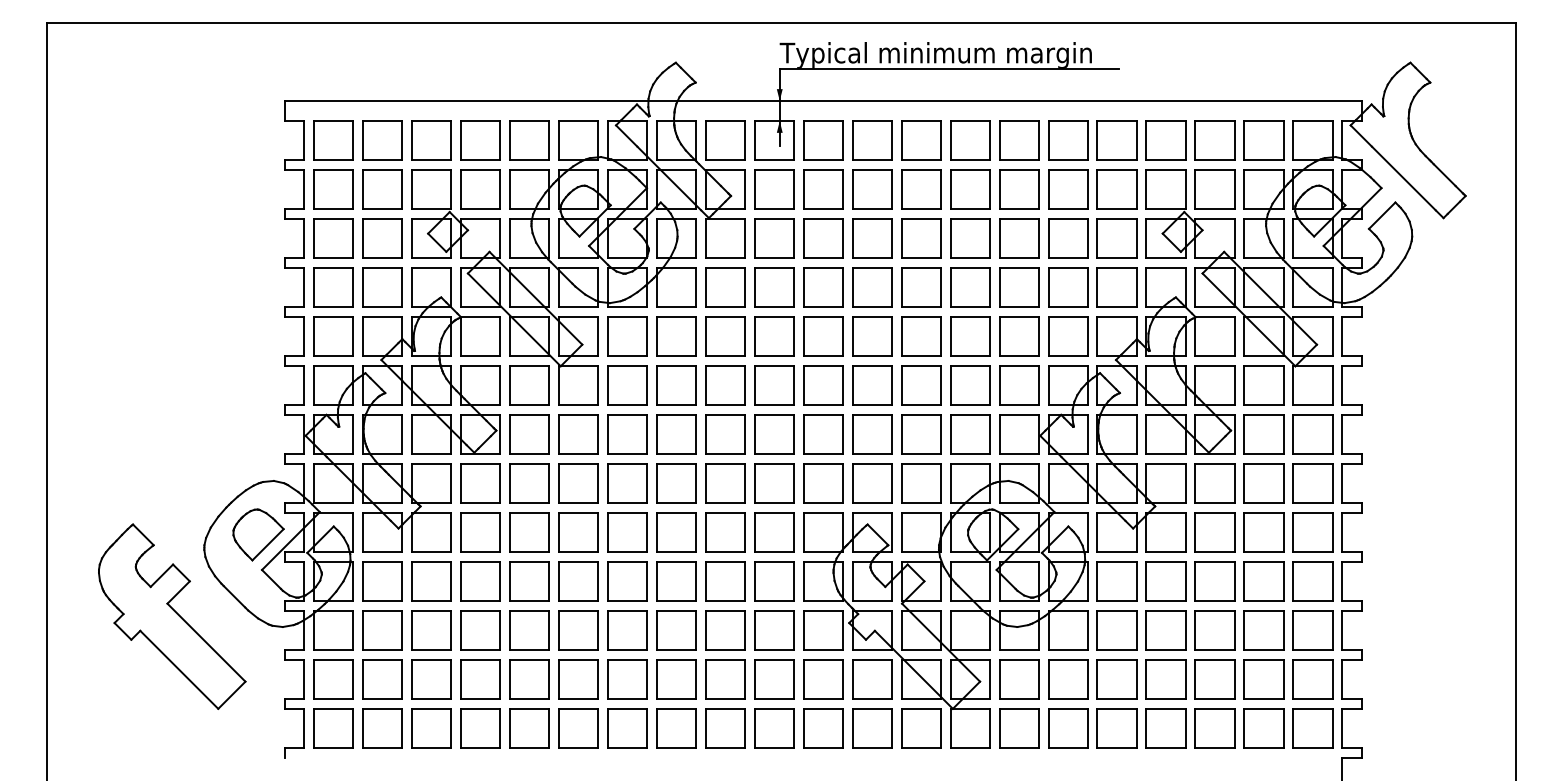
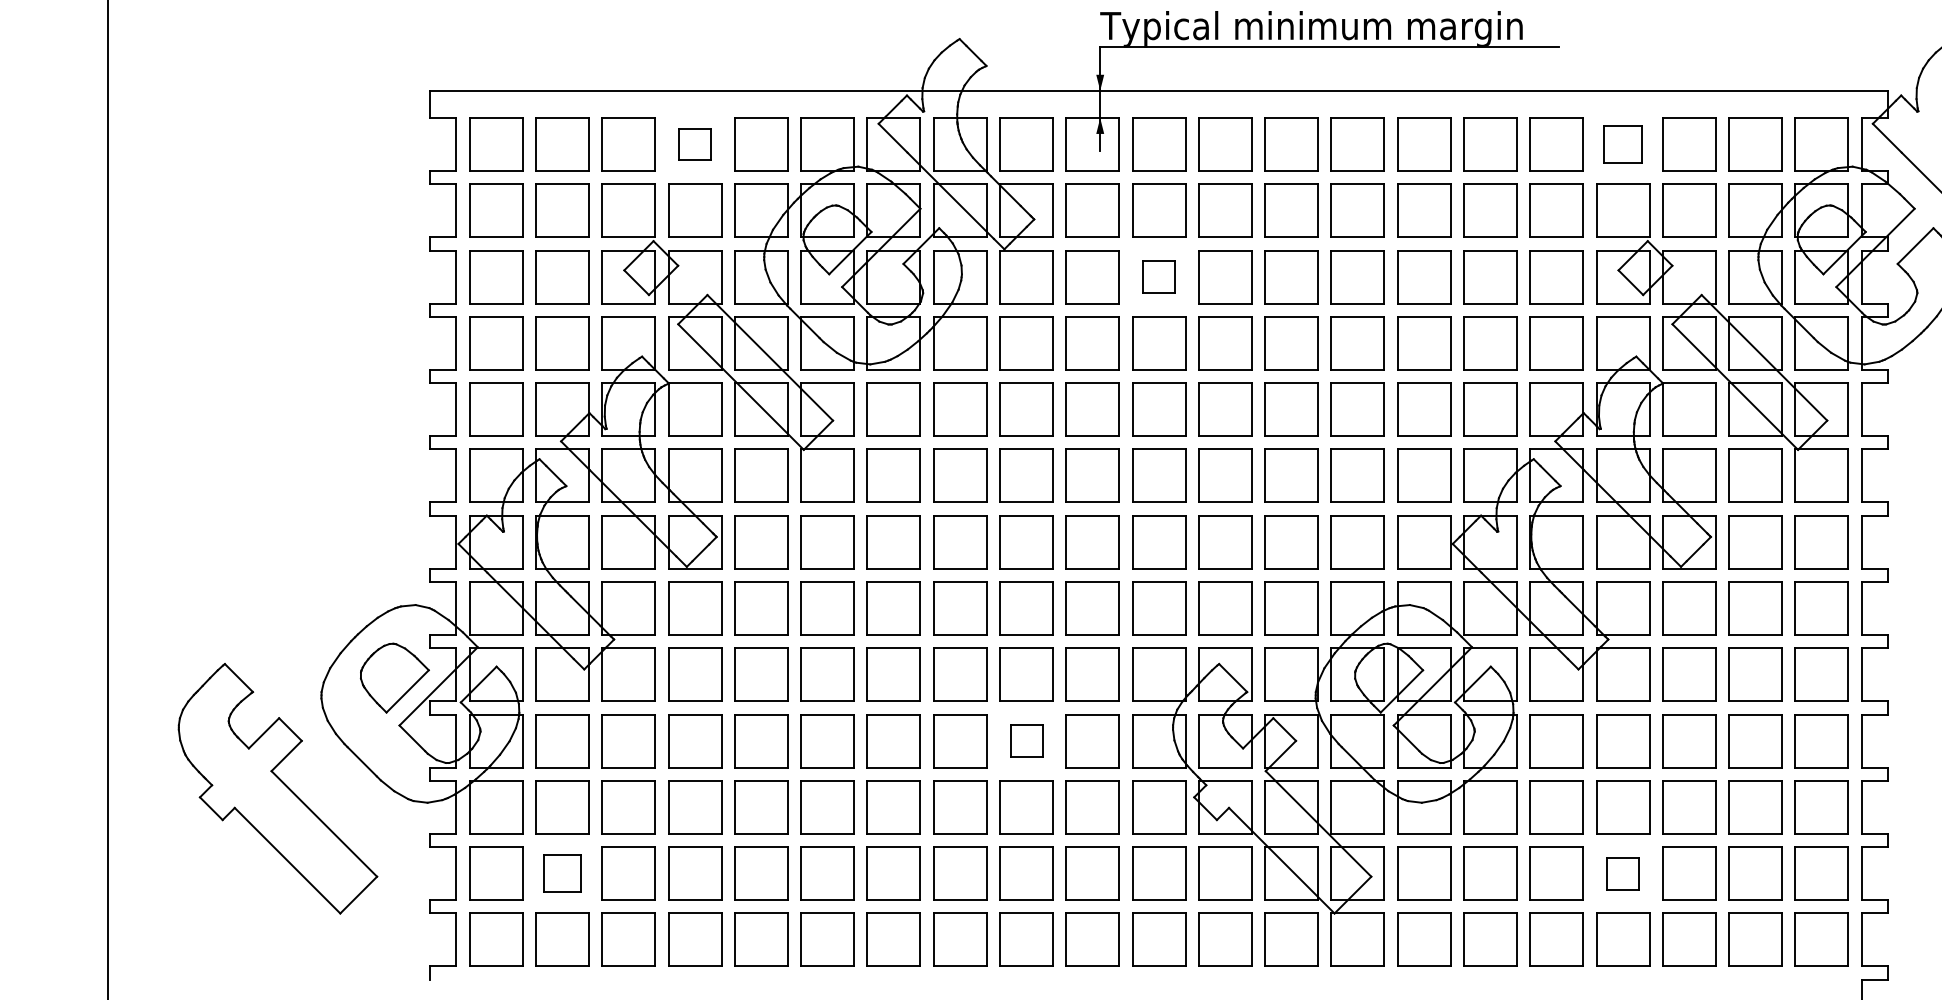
part: (480, 140) -> (695, 144), size x0.6
part: (1165, 140) -> (1622, 144), size x0.7
part: (823, 238) -> (1159, 276), size x0.6
part: (725, 581) -> (1026, 741), size x0.6
part: (382, 679) -> (562, 873), size x0.7
part: (1165, 679) -> (1622, 873), size x0.6

